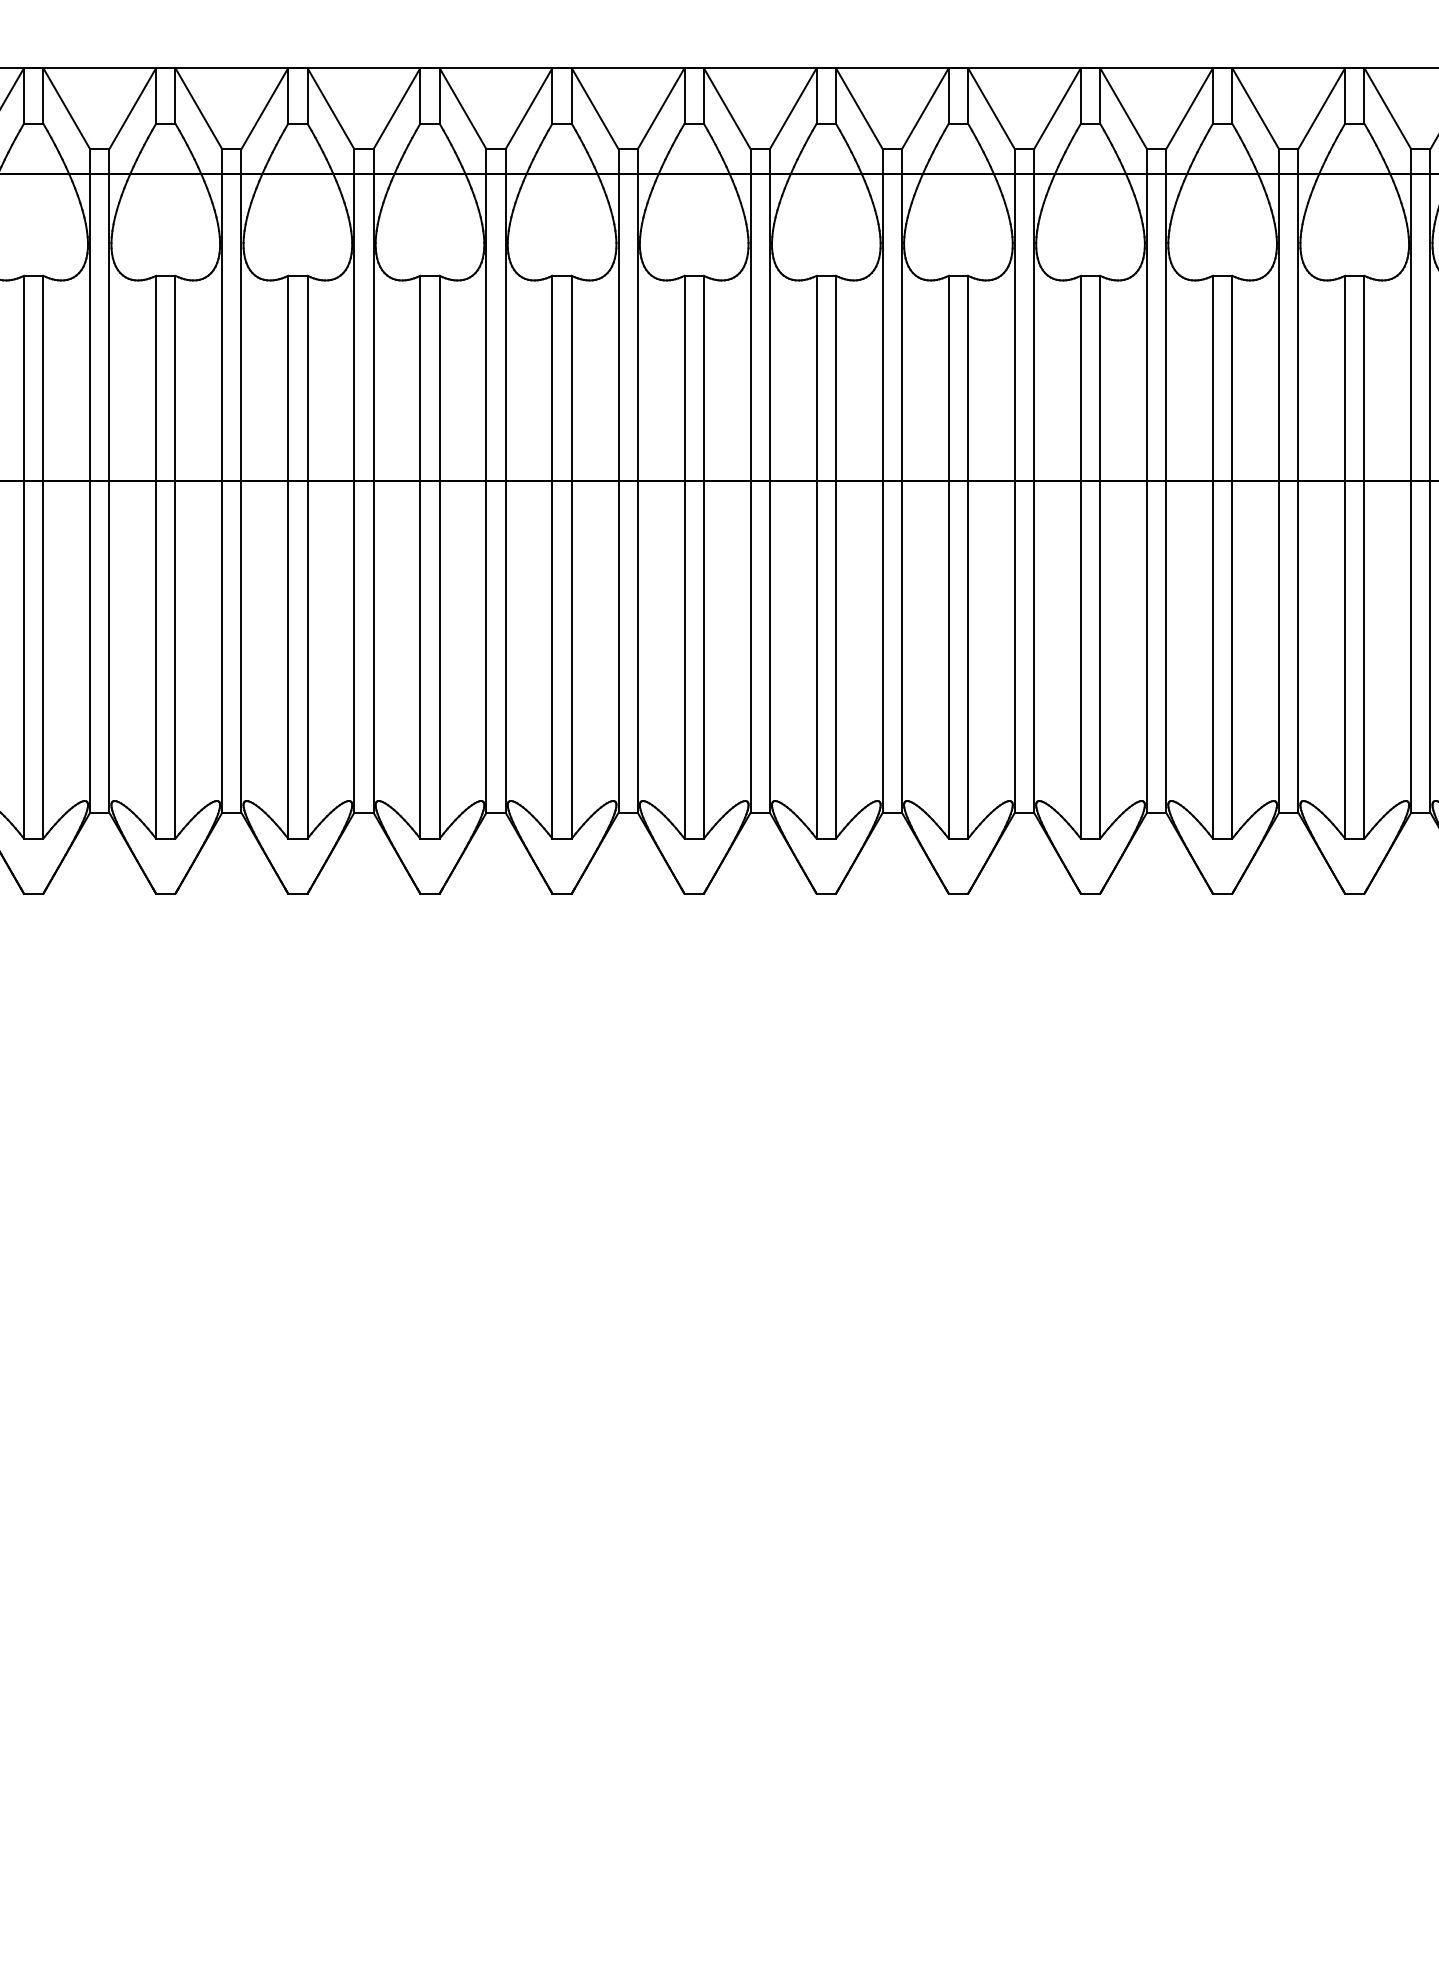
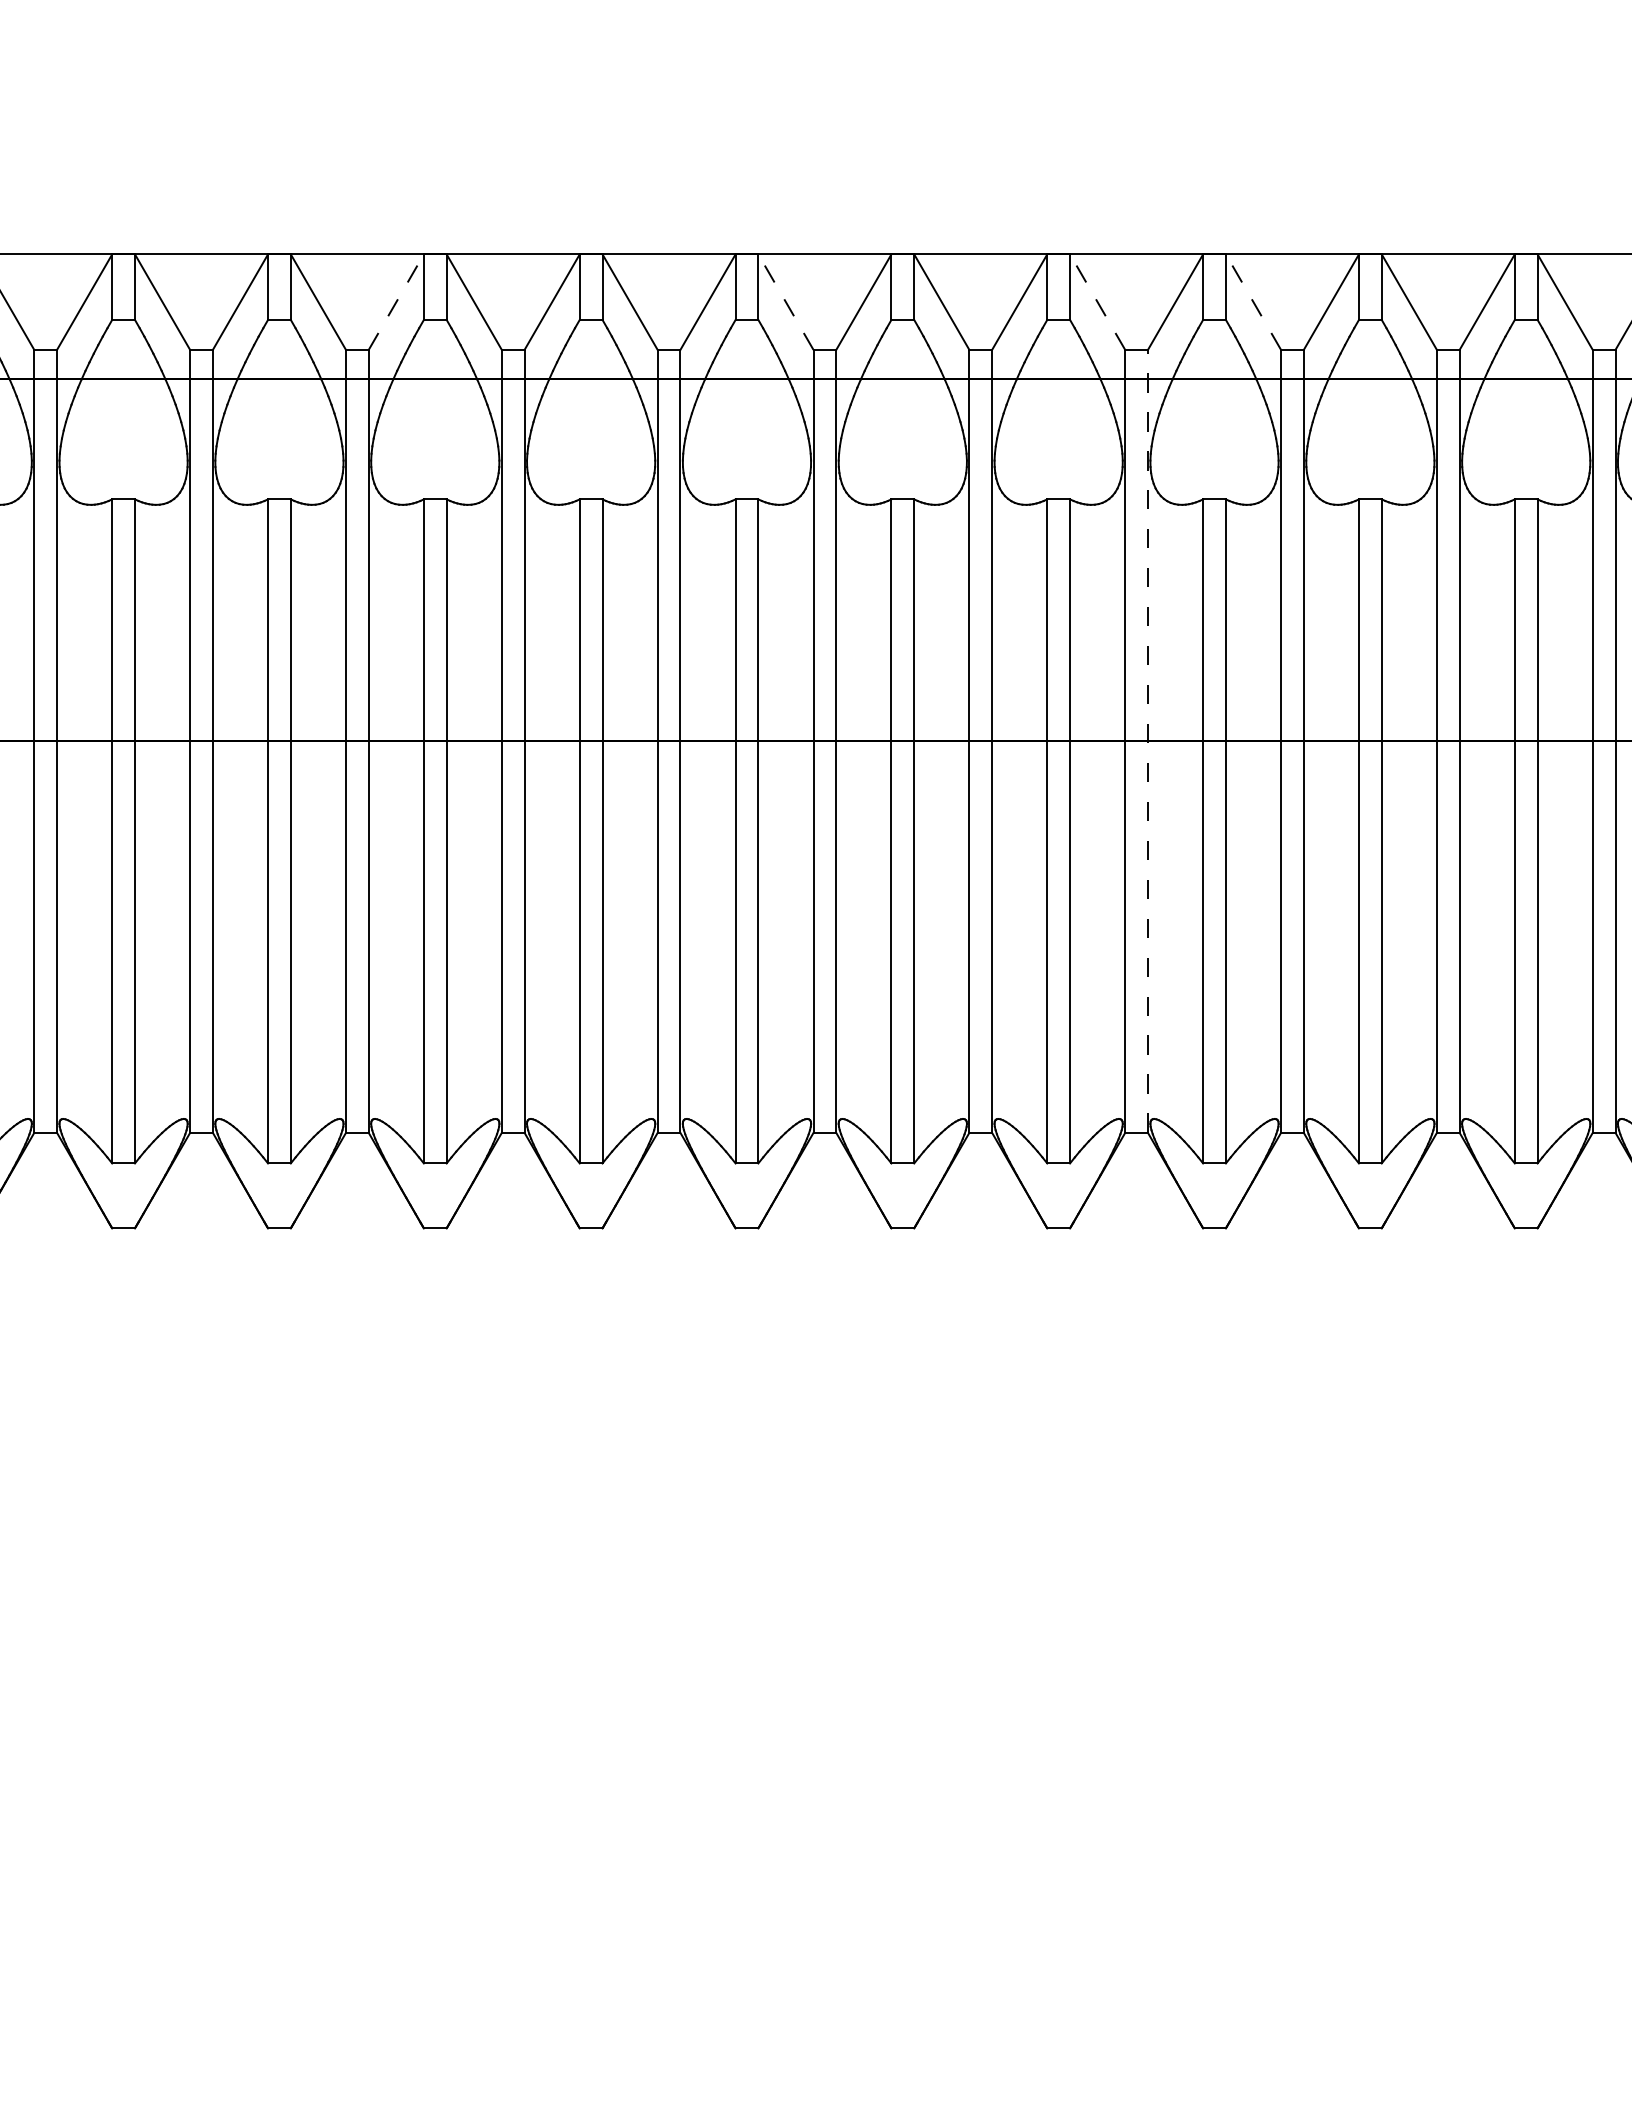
line: (396, 108) -> (395, 301), solid -> dashed
line: (727, 108) -> (786, 301), solid -> dashed
line: (991, 108) -> (1097, 301), solid -> dashed
line: (1123, 108) -> (1253, 301), solid -> dashed
line: (1034, 480) -> (1148, 740), solid -> dashed

